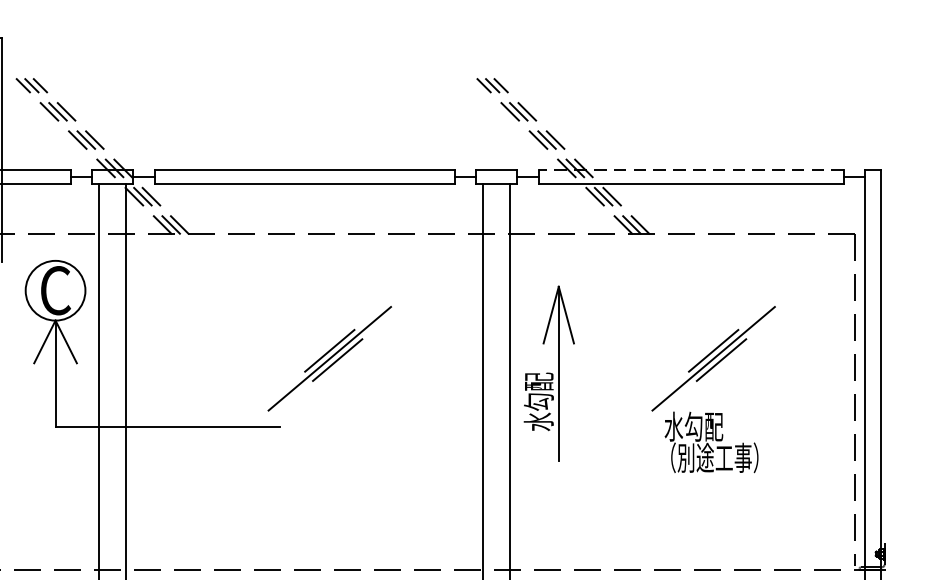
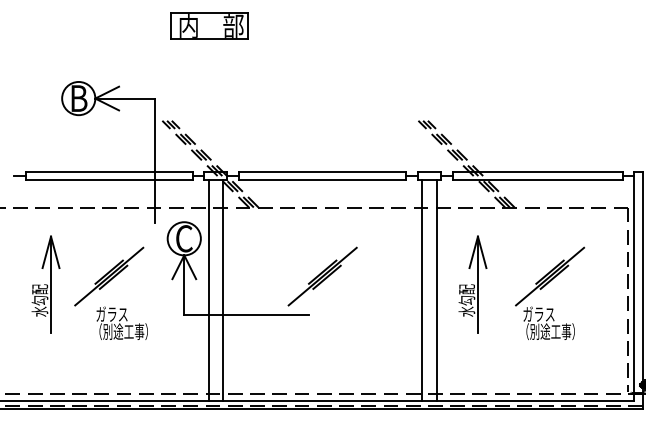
line: (691, 169) -> (537, 171), dashed -> solid
part: (329, 358) -> (322, 276), moved
part: (548, 372) -> (472, 284), moved
text: (694, 426) -> (539, 314), 水勾配 -> ガラス

